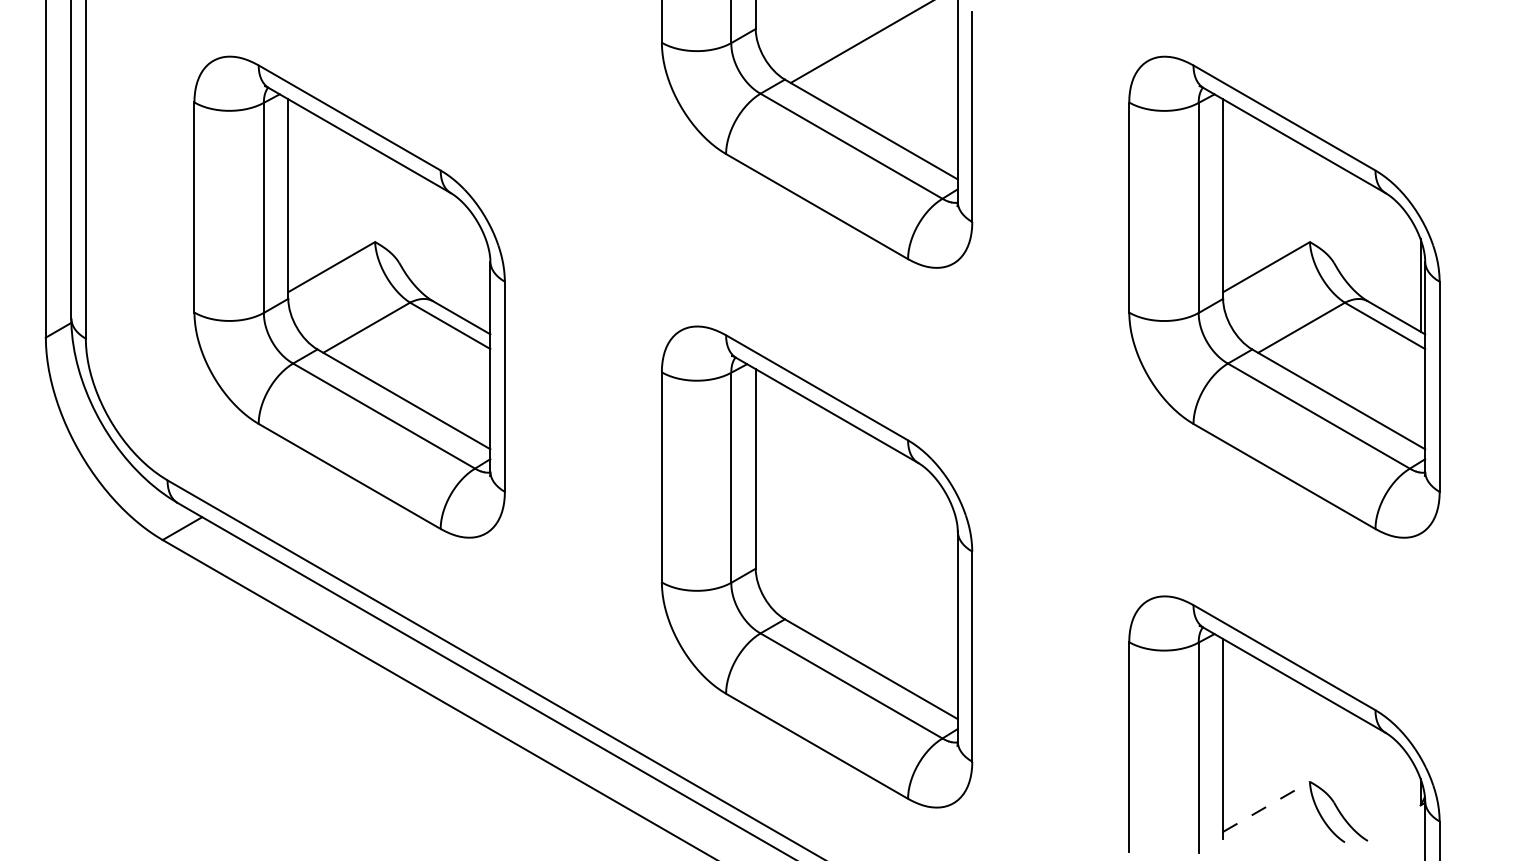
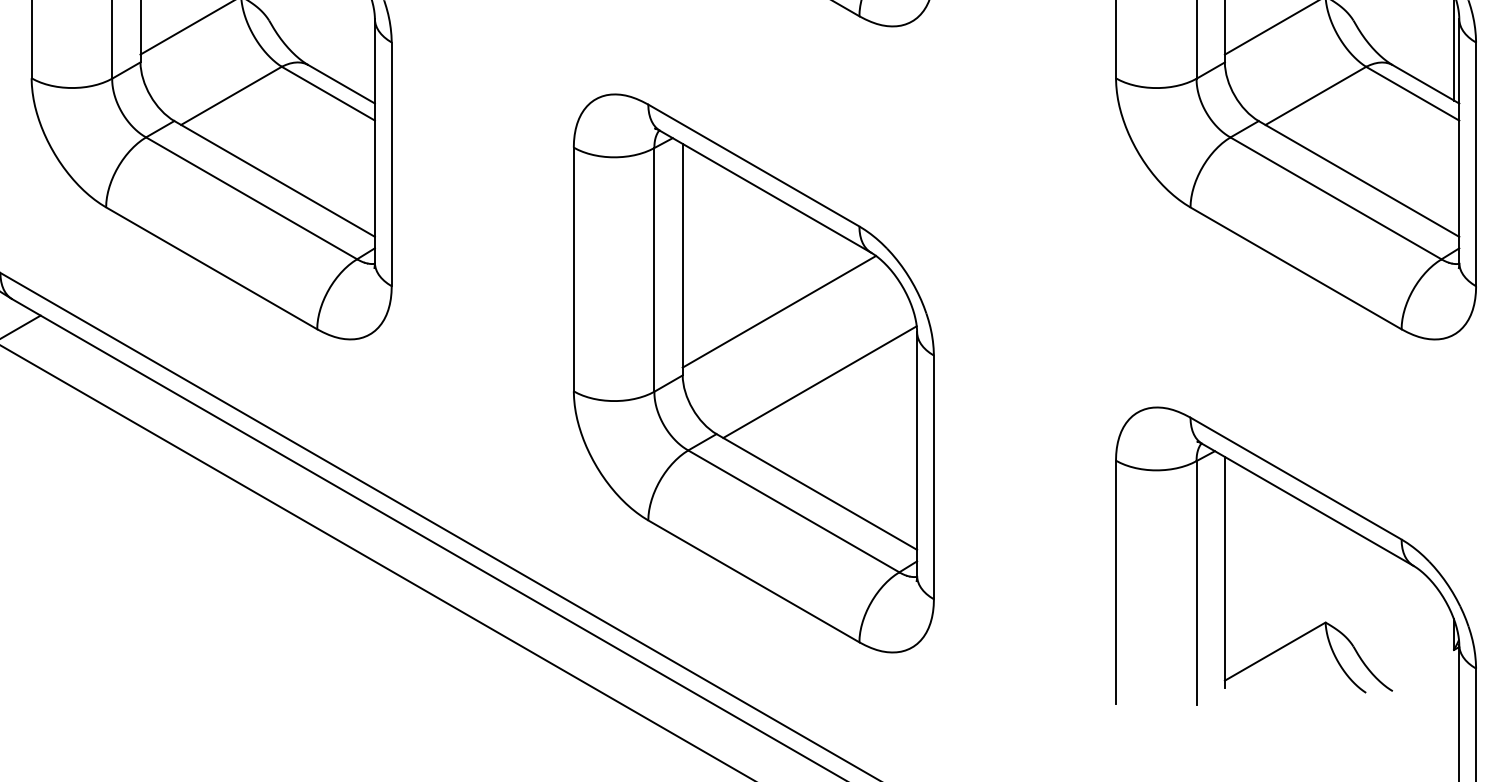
line: (838, 513) -> (778, 311), added
line: (873, 574) -> (819, 382), added
line: (1266, 806) -> (1275, 651), dashed -> solid

